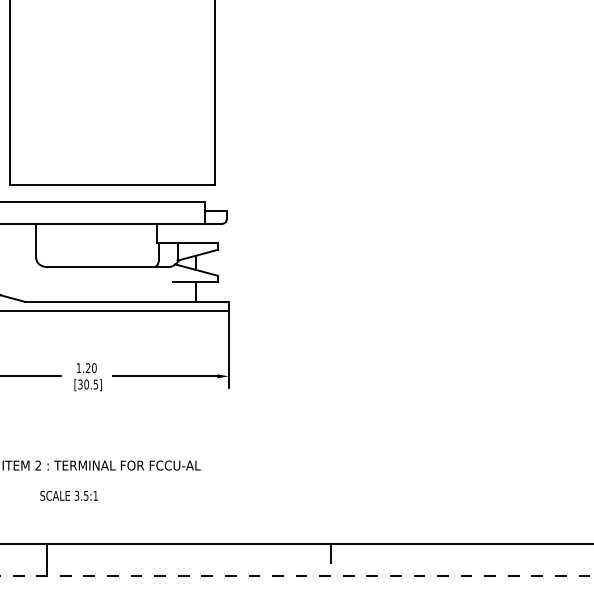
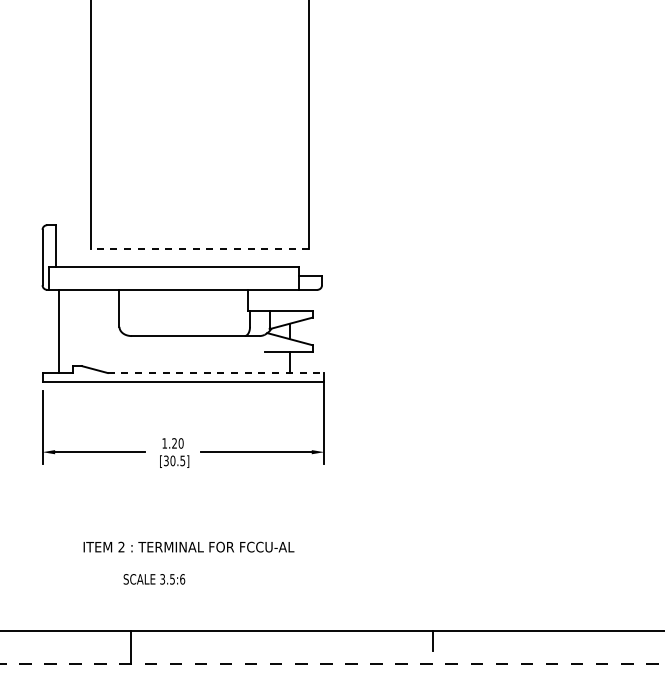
line: (111, 184) -> (199, 248), solid -> dashed
line: (127, 302) -> (216, 373), solid -> dashed
text: (95, 496) -> (182, 579), 3.5:1 -> 3.5:6

